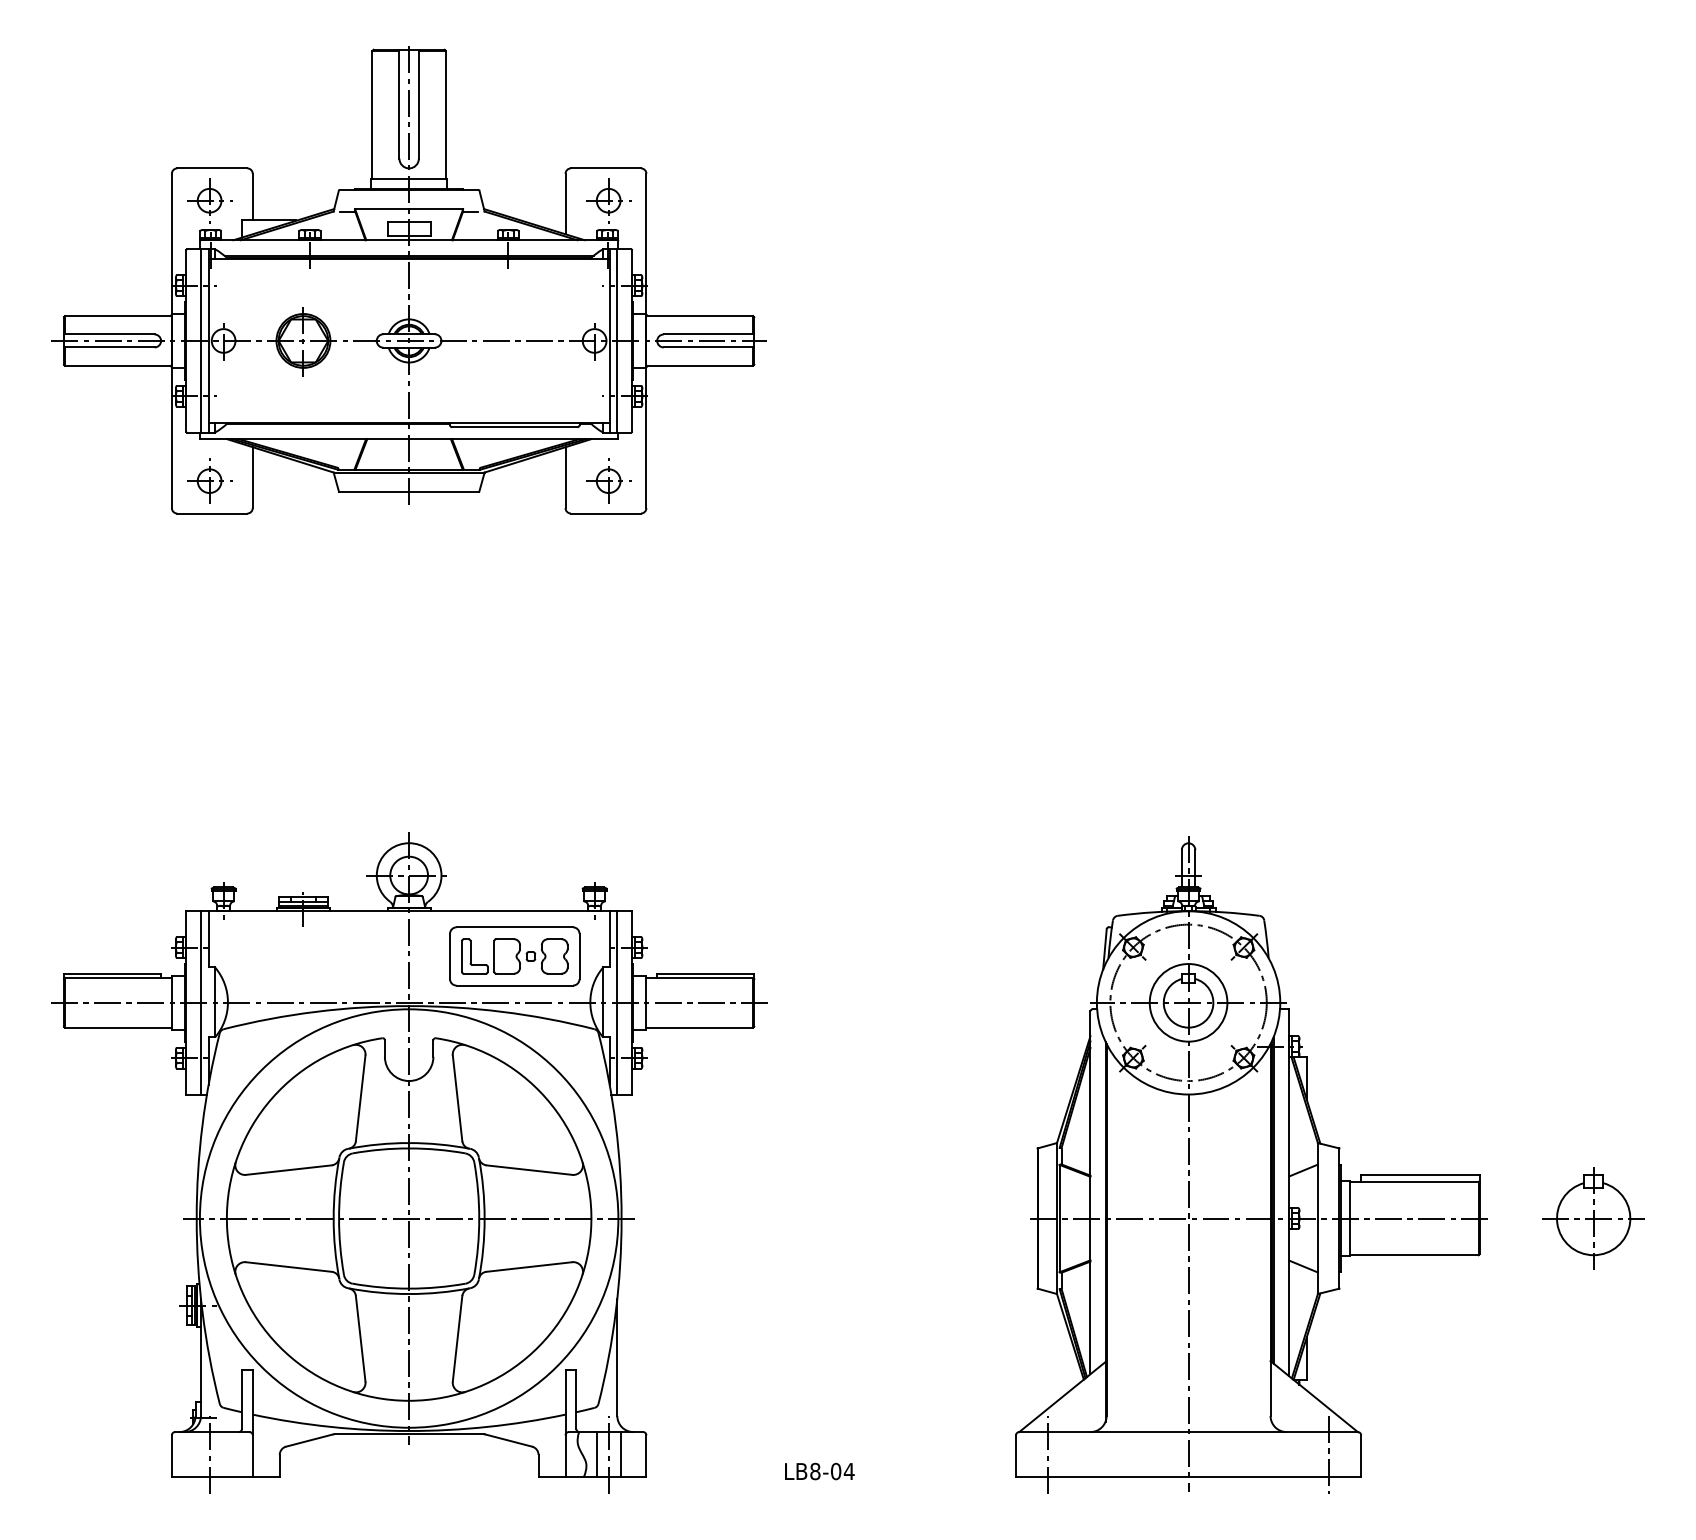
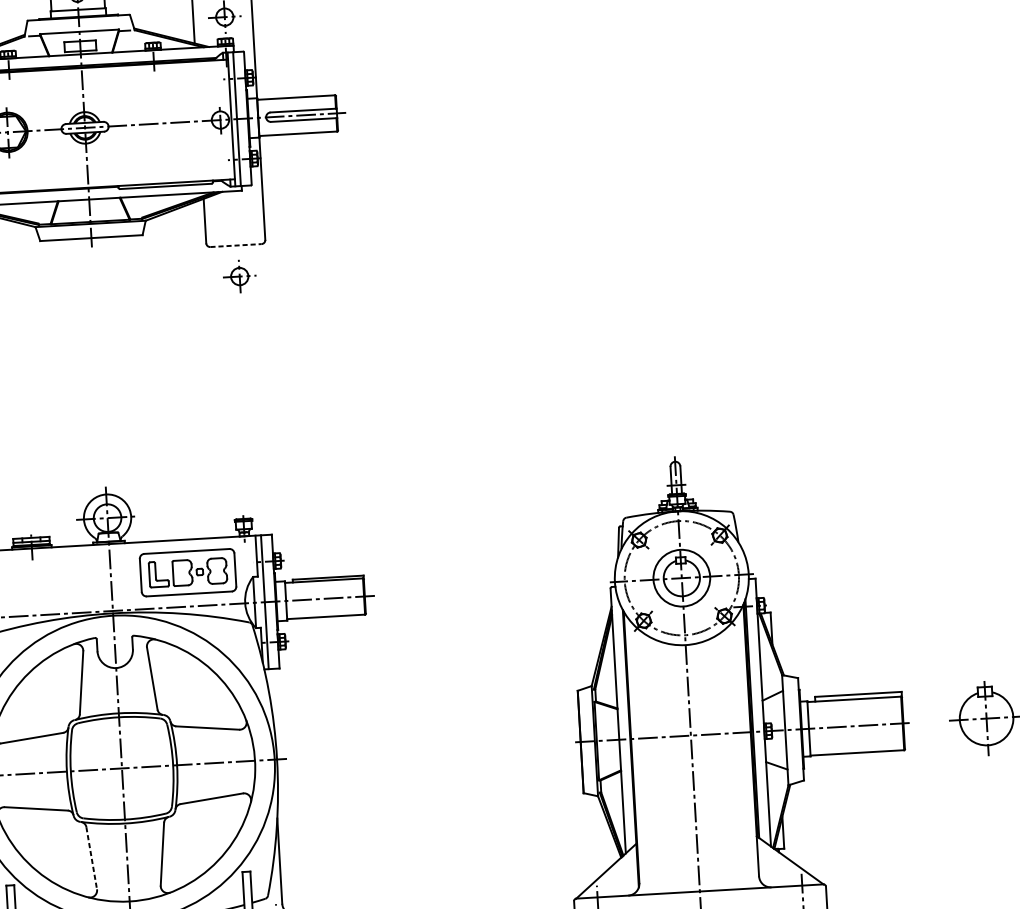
part: (608, 480) -> (239, 276), moved
line: (606, 513) -> (236, 245), solid -> dashed
line: (360, 1339) -> (91, 858), solid -> dashed

